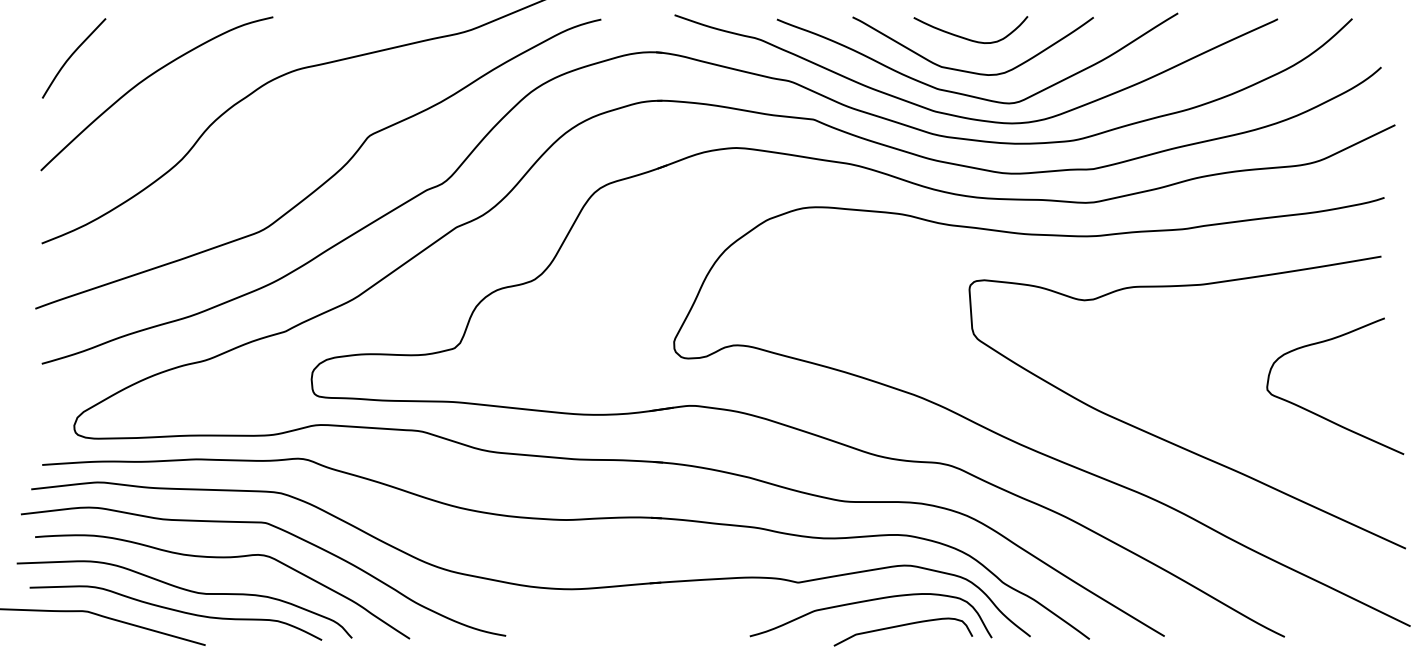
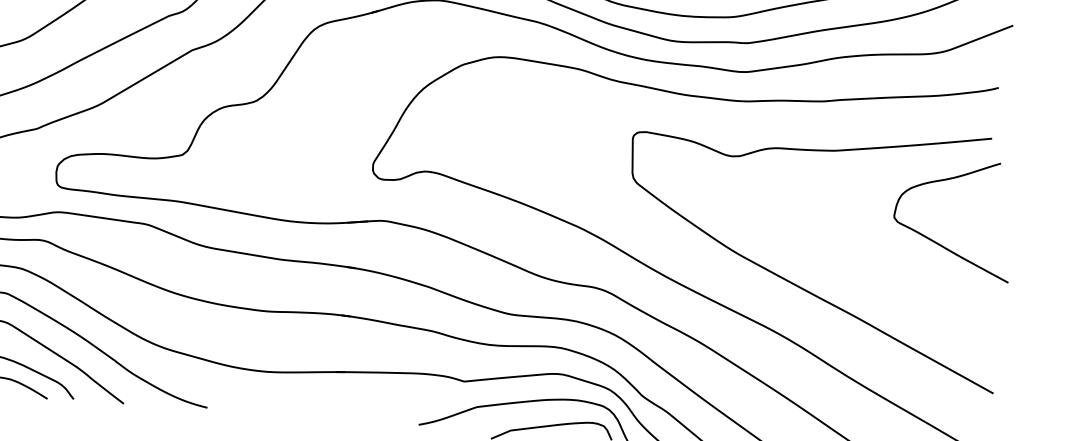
curve: (1321, 415) -> (939, 243), moved

